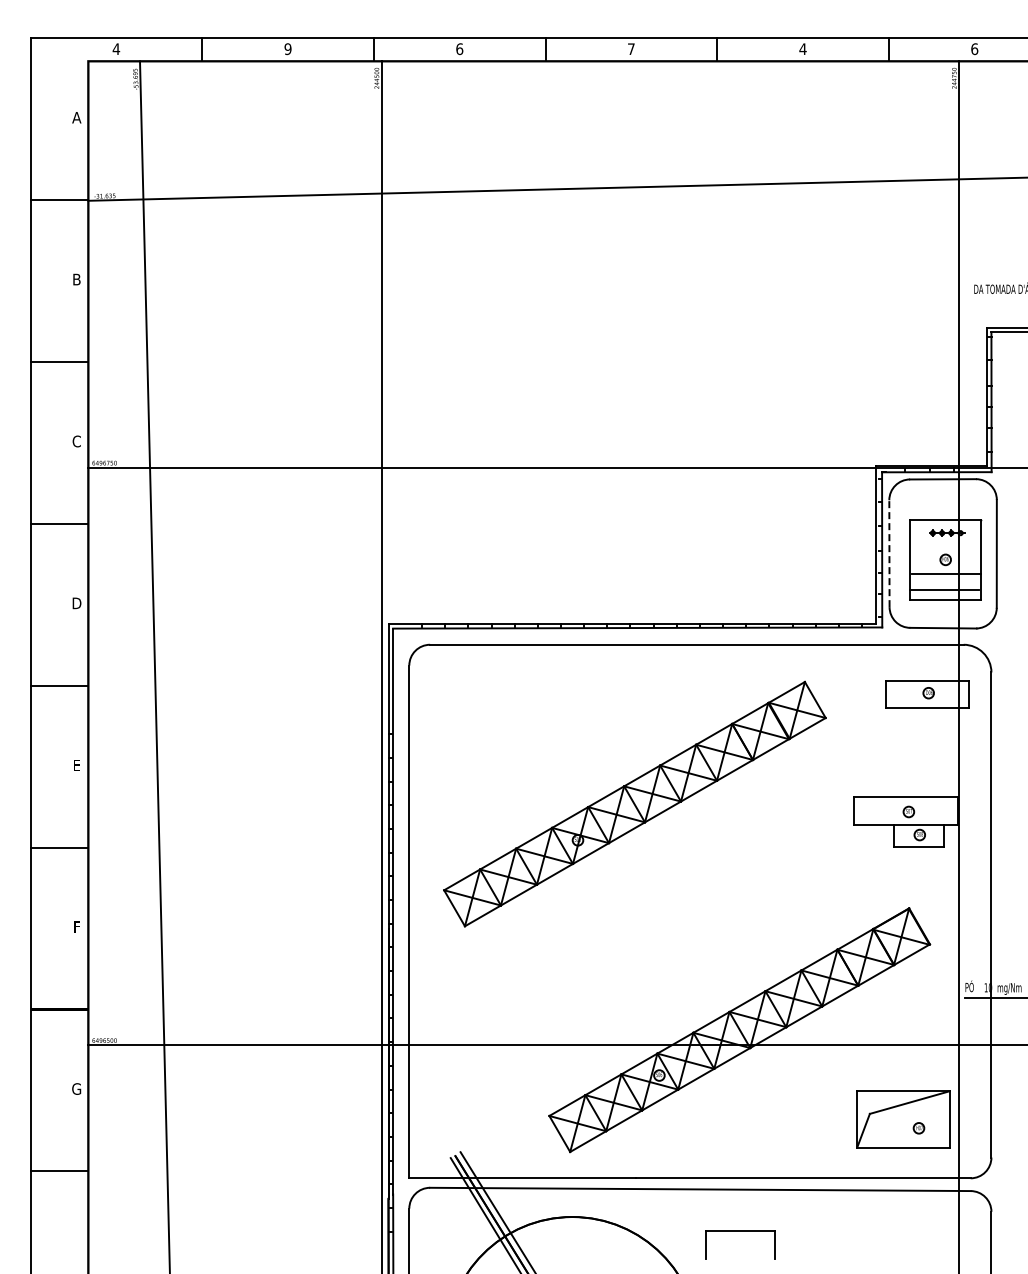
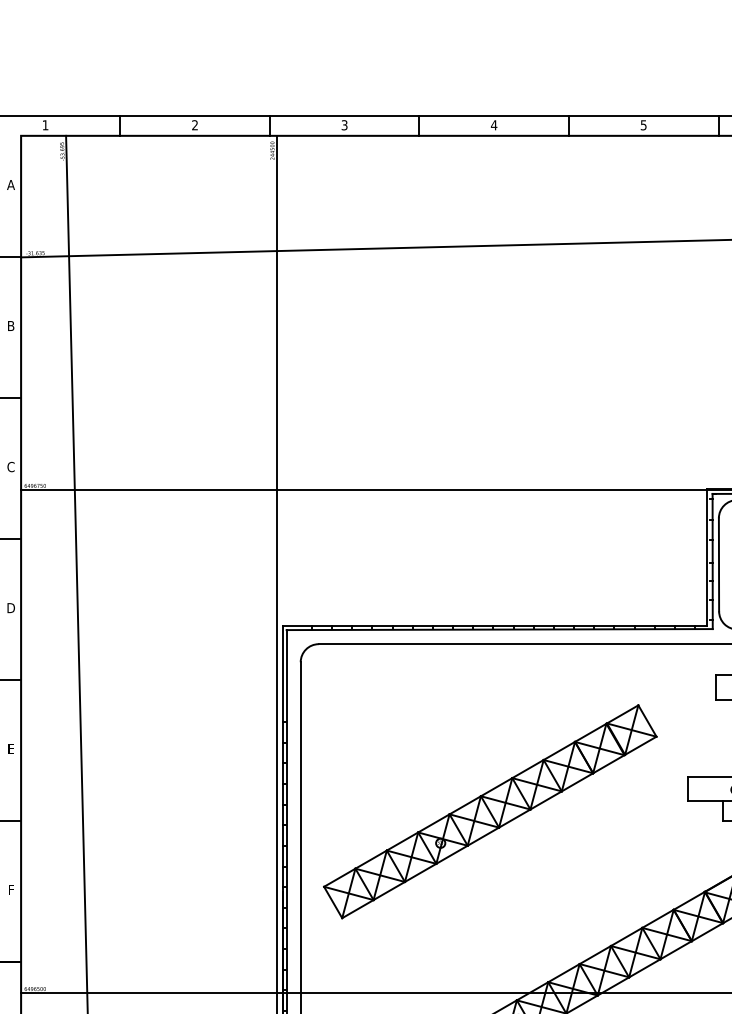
text: (116, 48) -> (45, 124), 4 -> 1
text: (631, 48) -> (494, 124), 7 -> 4
text: (287, 49) -> (194, 125), 9 -> 2
text: (459, 49) -> (344, 125), 6 -> 3
text: (802, 49) -> (643, 125), 4 -> 5
line: (889, 553) -> (719, 564), dashed -> solid
part: (634, 803) -> (489, 811), moved

